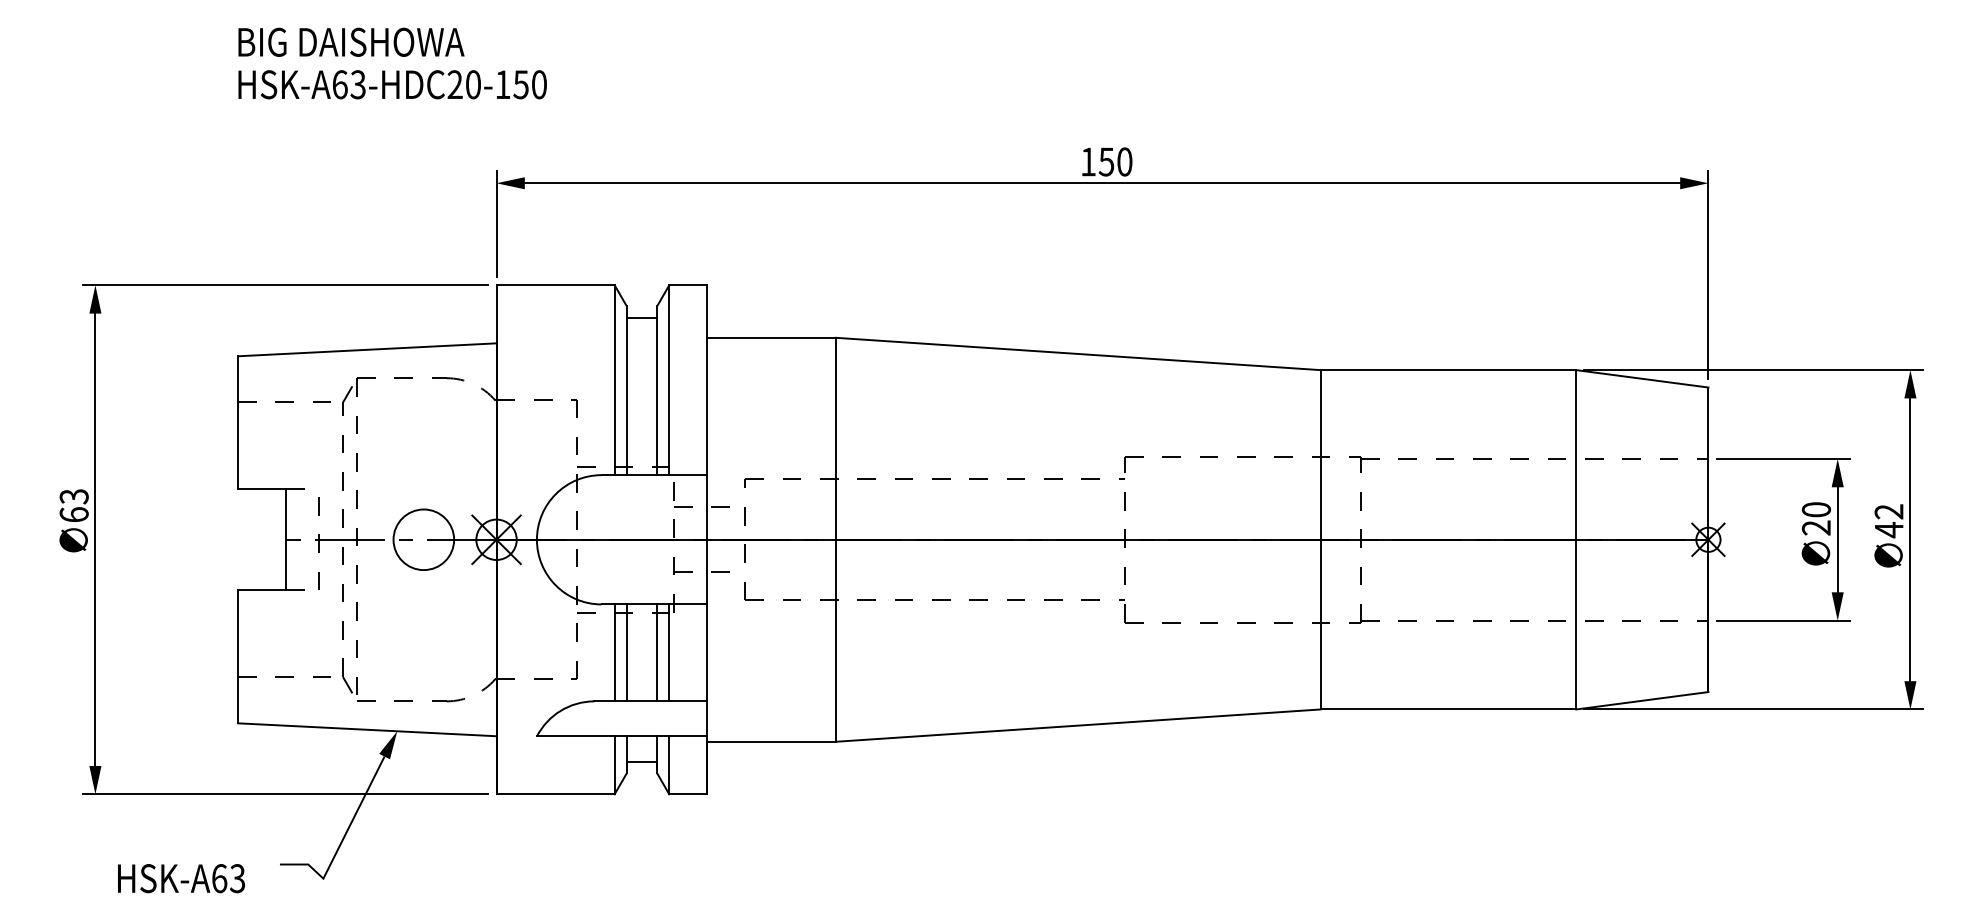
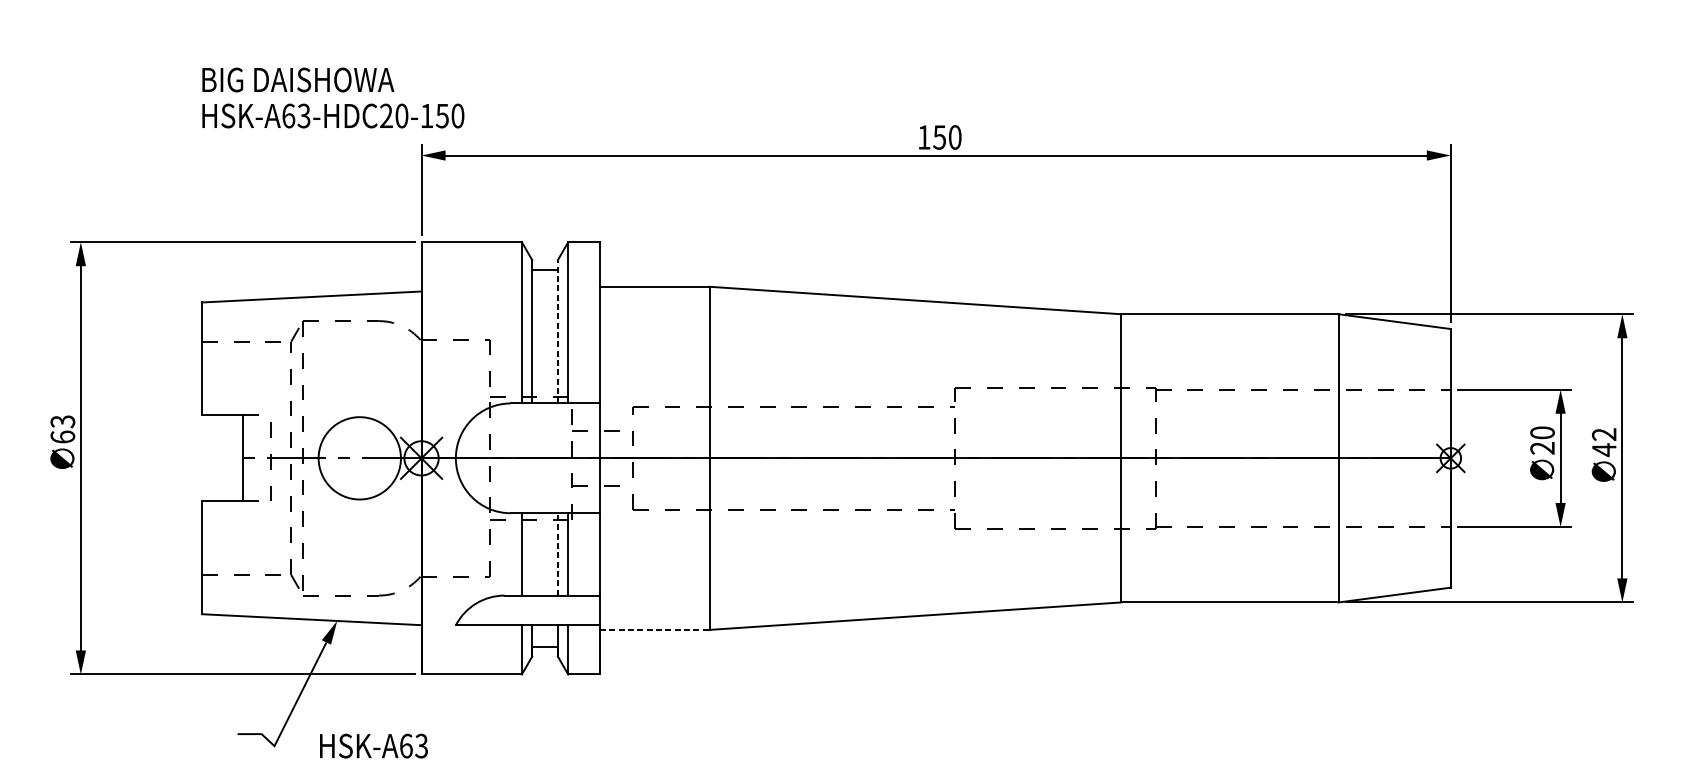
text: (392, 63) -> (333, 97), moved
line: (657, 390) -> (558, 331), solid -> dashed
circle: (423, 539) -> (359, 458), size x1.6
line: (626, 652) -> (531, 554), removed
line: (657, 652) -> (558, 554), solid -> dashed
line: (771, 741) -> (655, 629), solid -> dashed
text: (181, 878) -> (373, 746), moved

